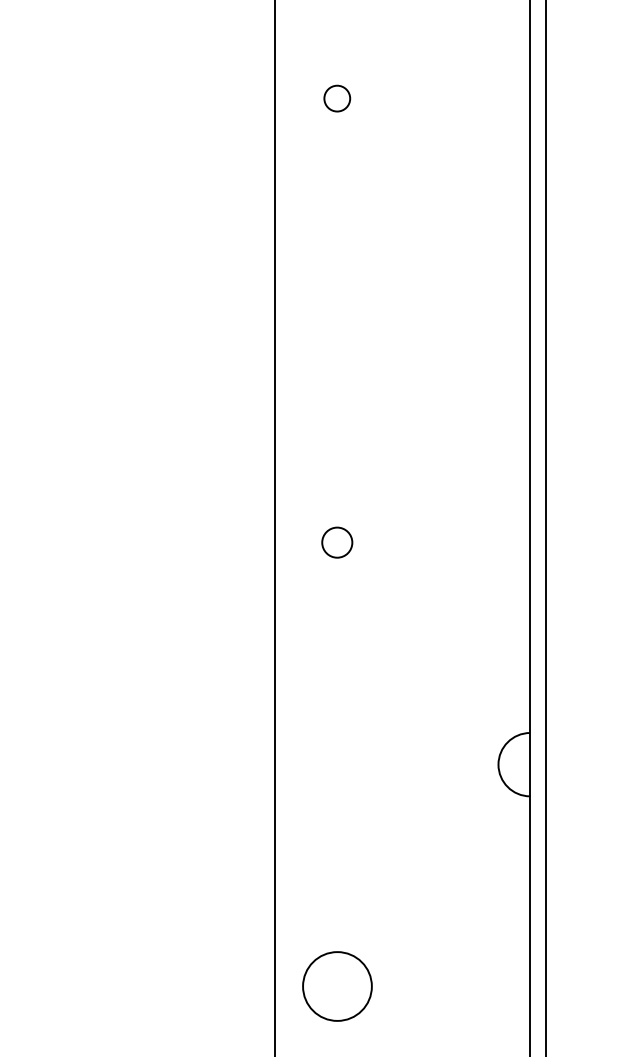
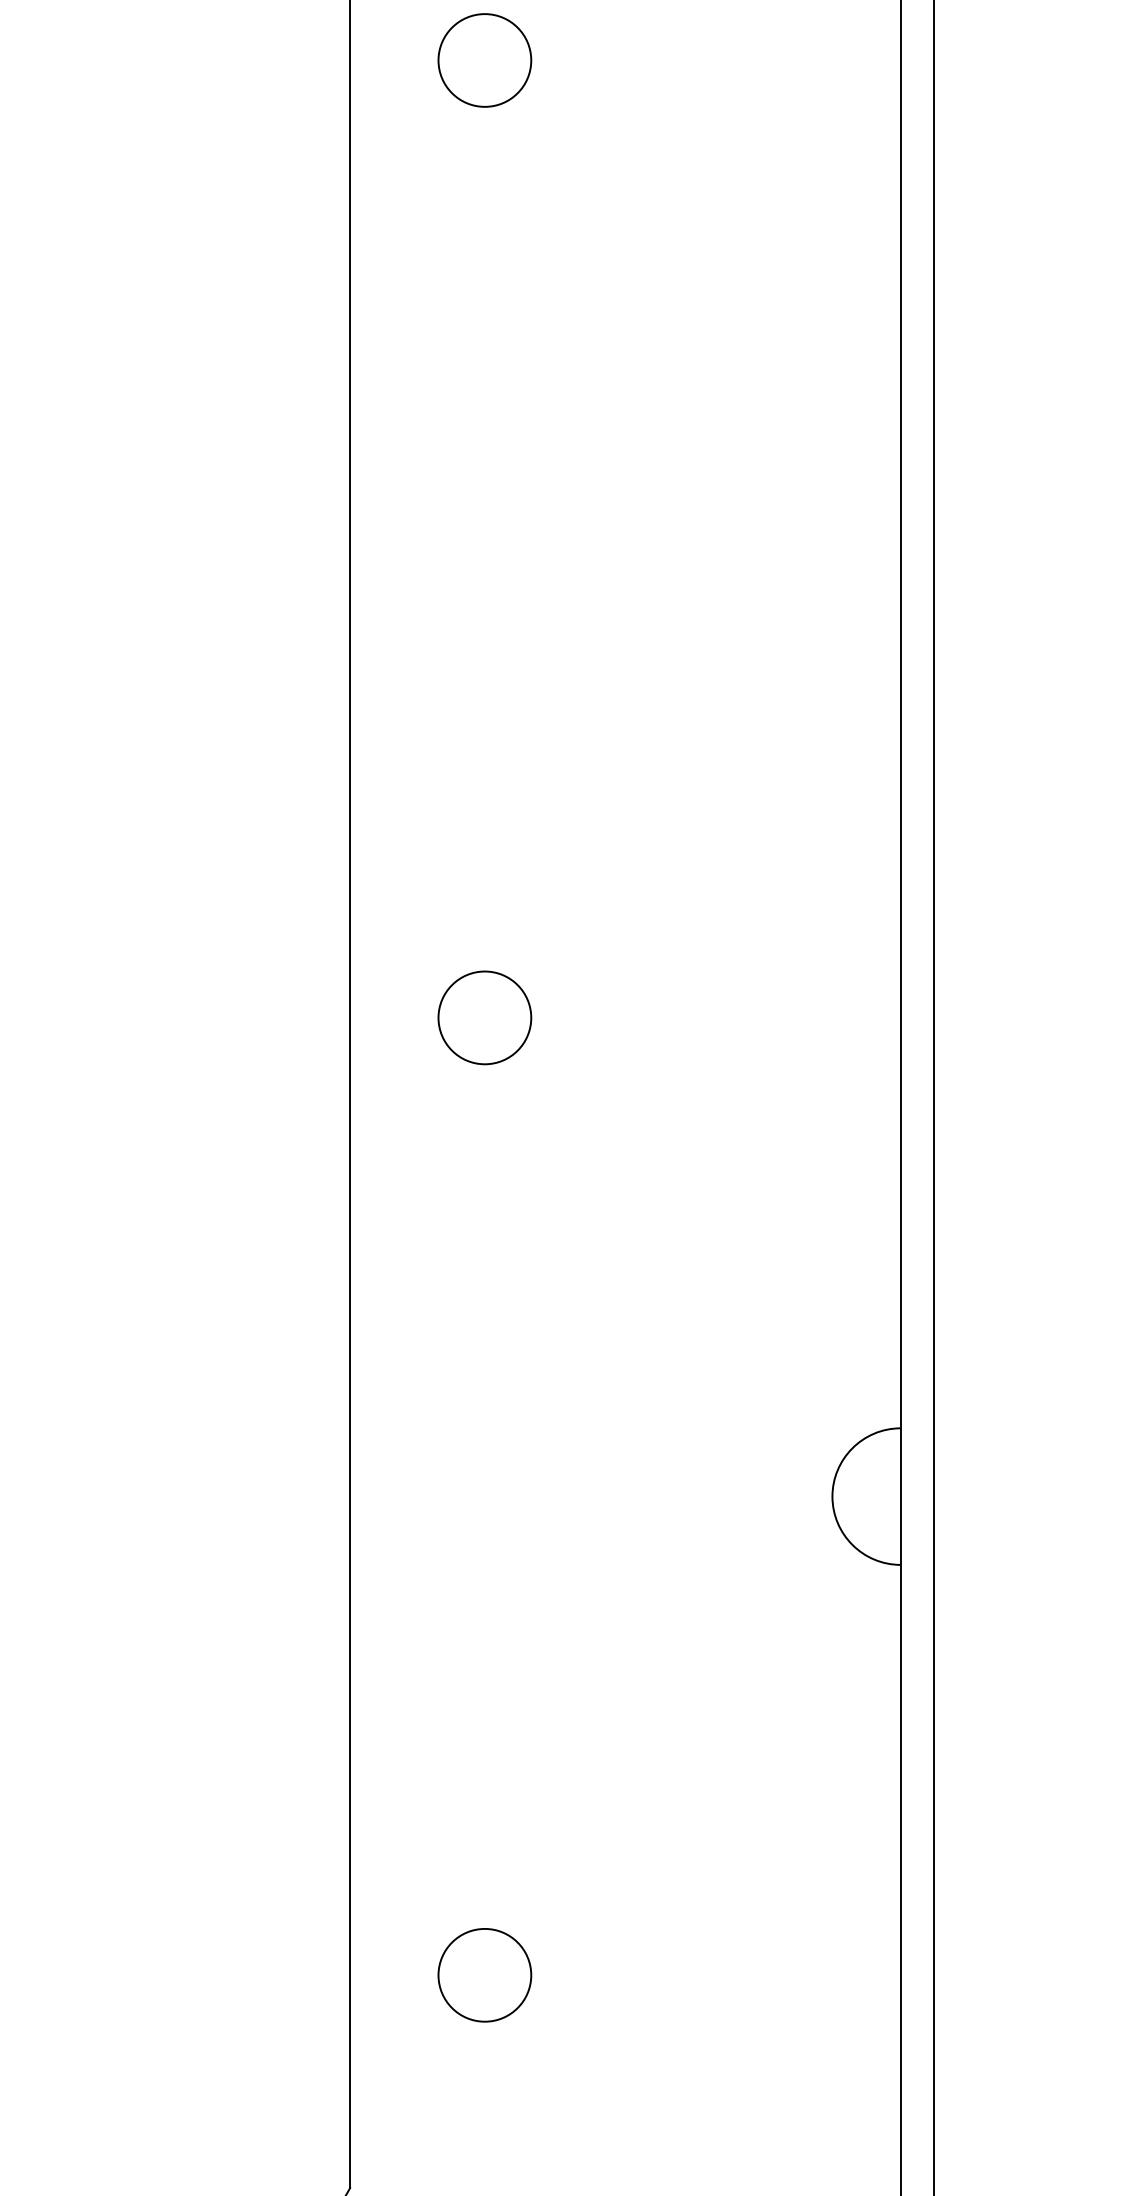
circle: (336, 98) -> (483, 60), size x1.67
circle: (336, 542) -> (483, 1017), size x1.43
circle: (336, 986) -> (483, 1974), size x0.62

